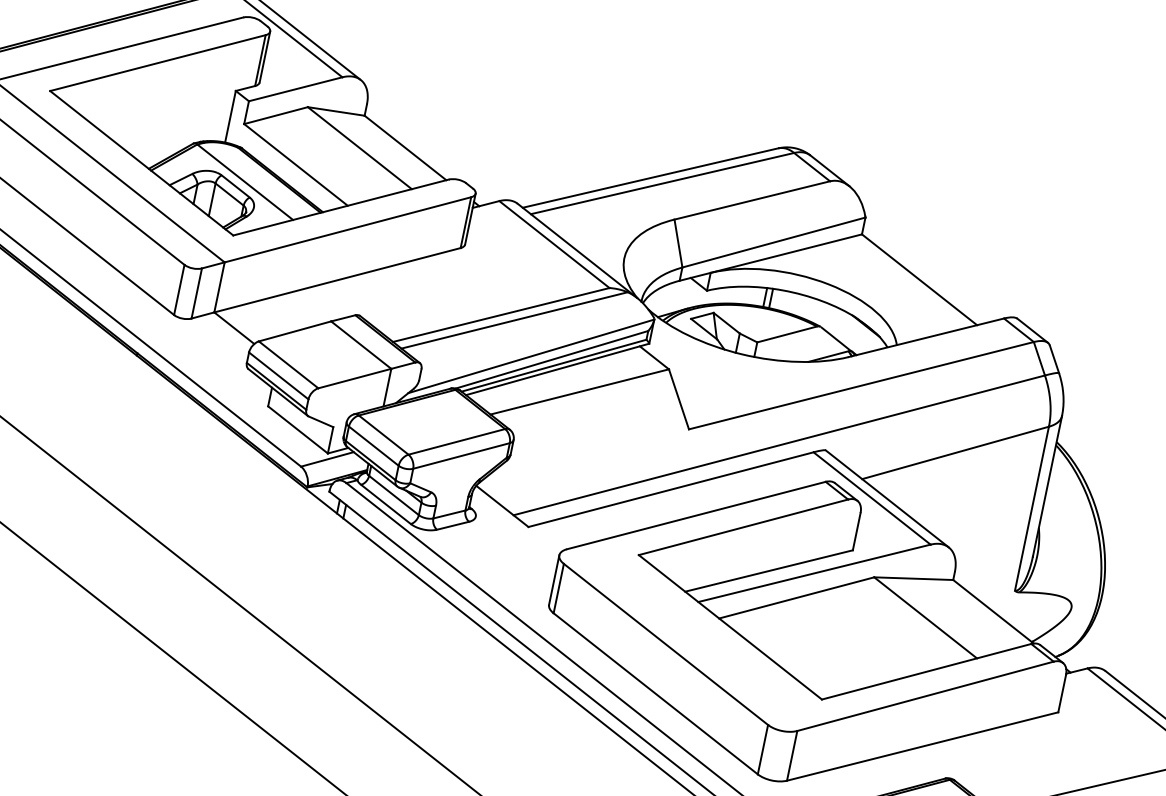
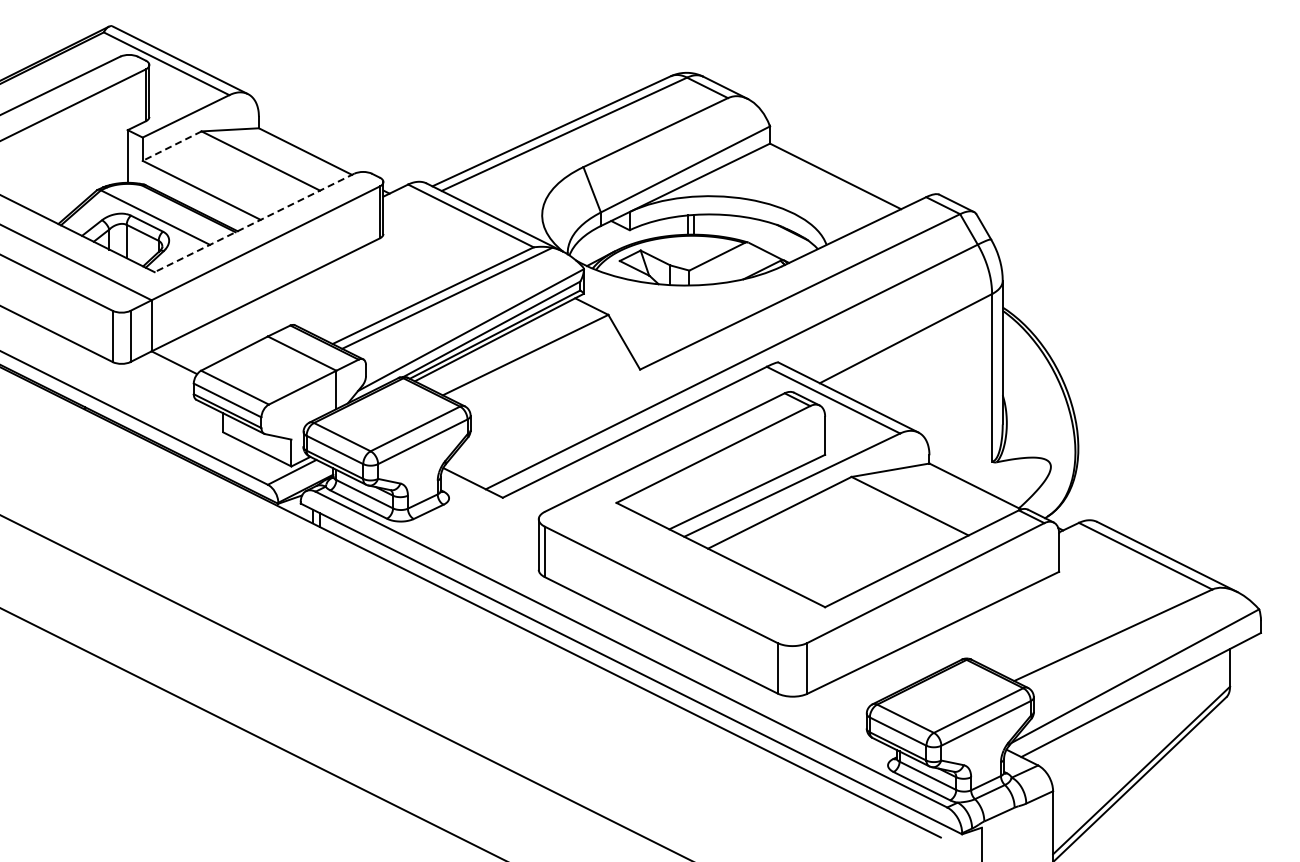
line: (276, 116) -> (172, 146), solid -> dashed
line: (340, 208) -> (254, 223), solid -> dashed

